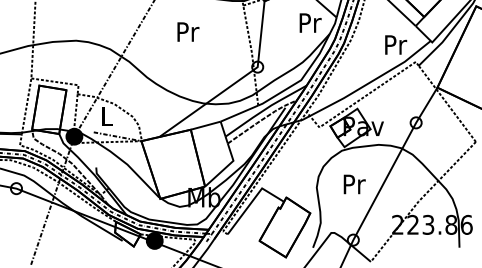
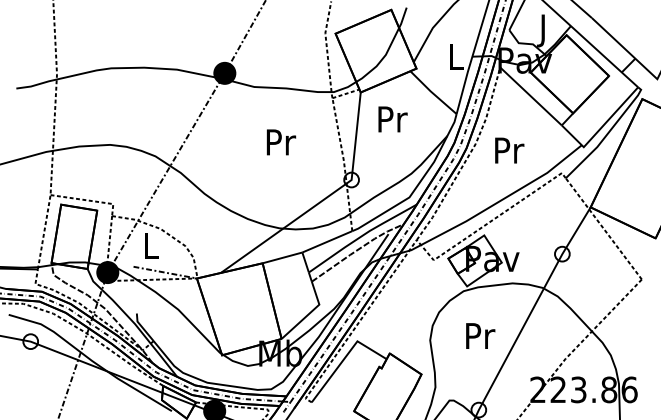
text: (310, 23) -> (392, 119), moved
text: (188, 32) -> (281, 142), moved
text: (395, 44) -> (509, 150), moved

